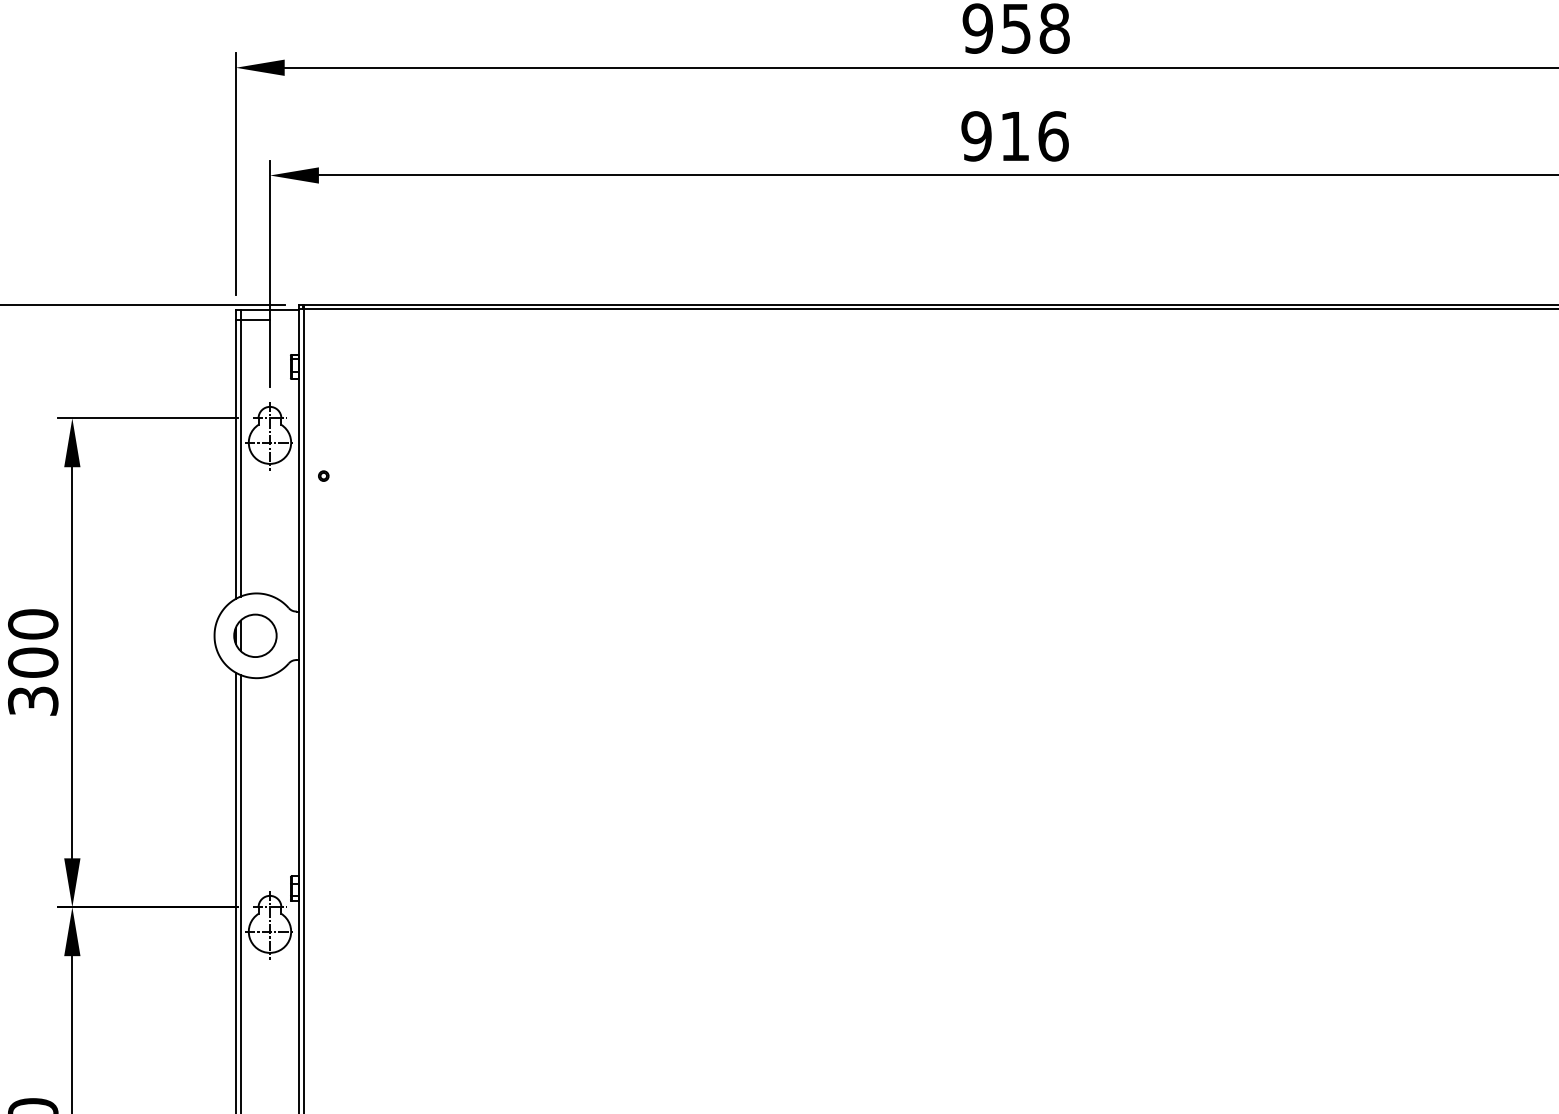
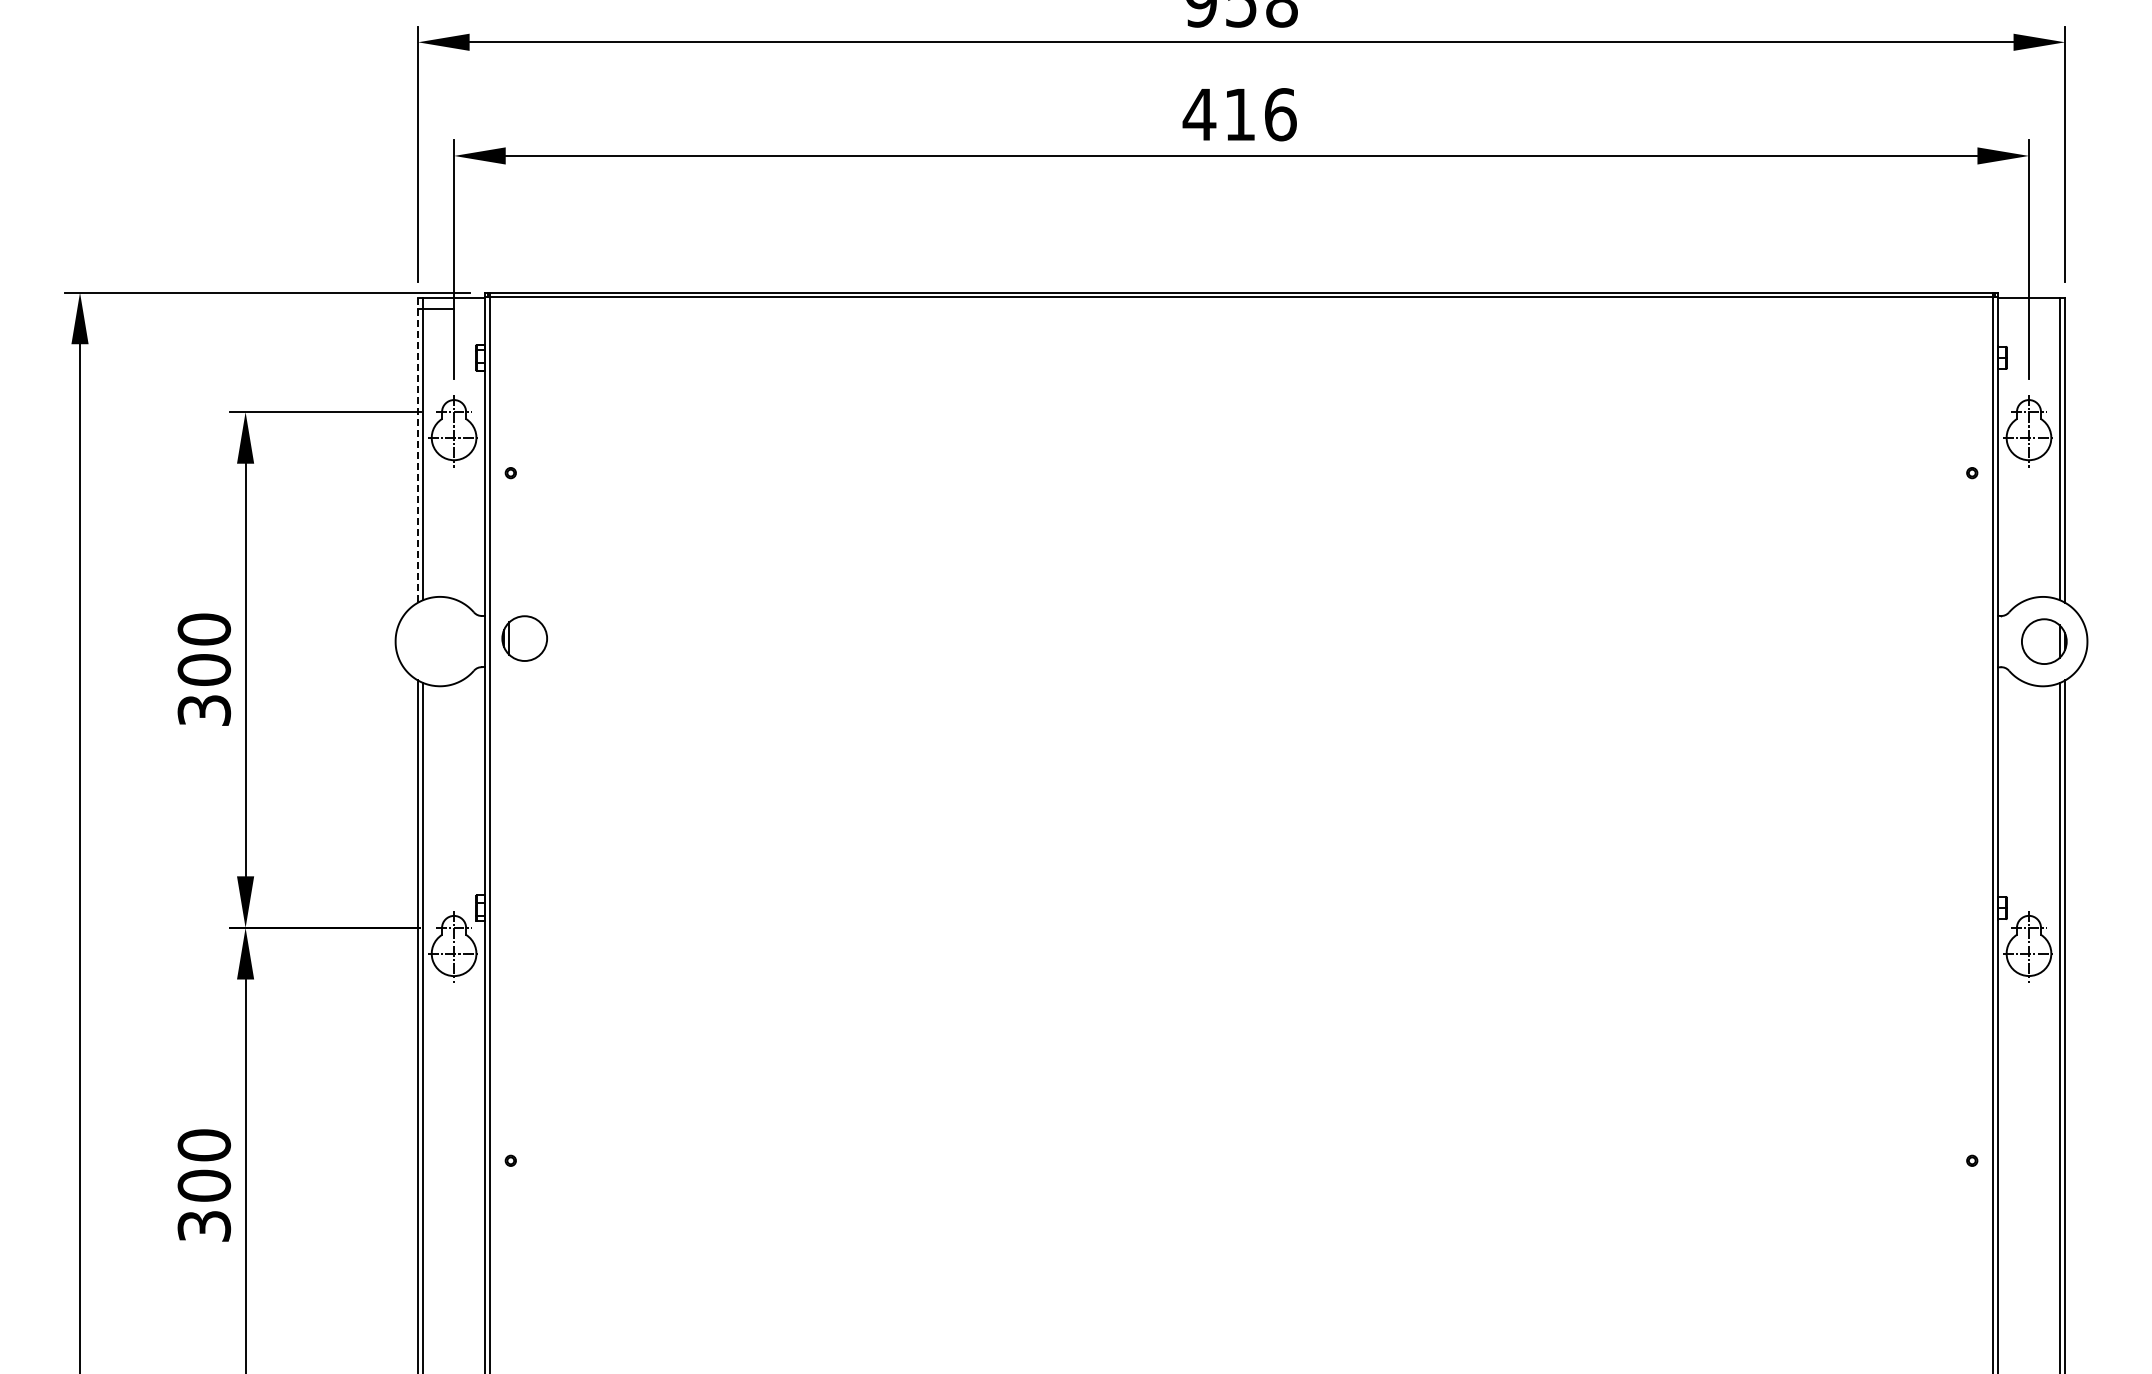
text: (976, 136) -> (1199, 114), 916 -> 416
line: (235, 454) -> (417, 450), solid -> dashed
part: (255, 635) -> (524, 638), moved

